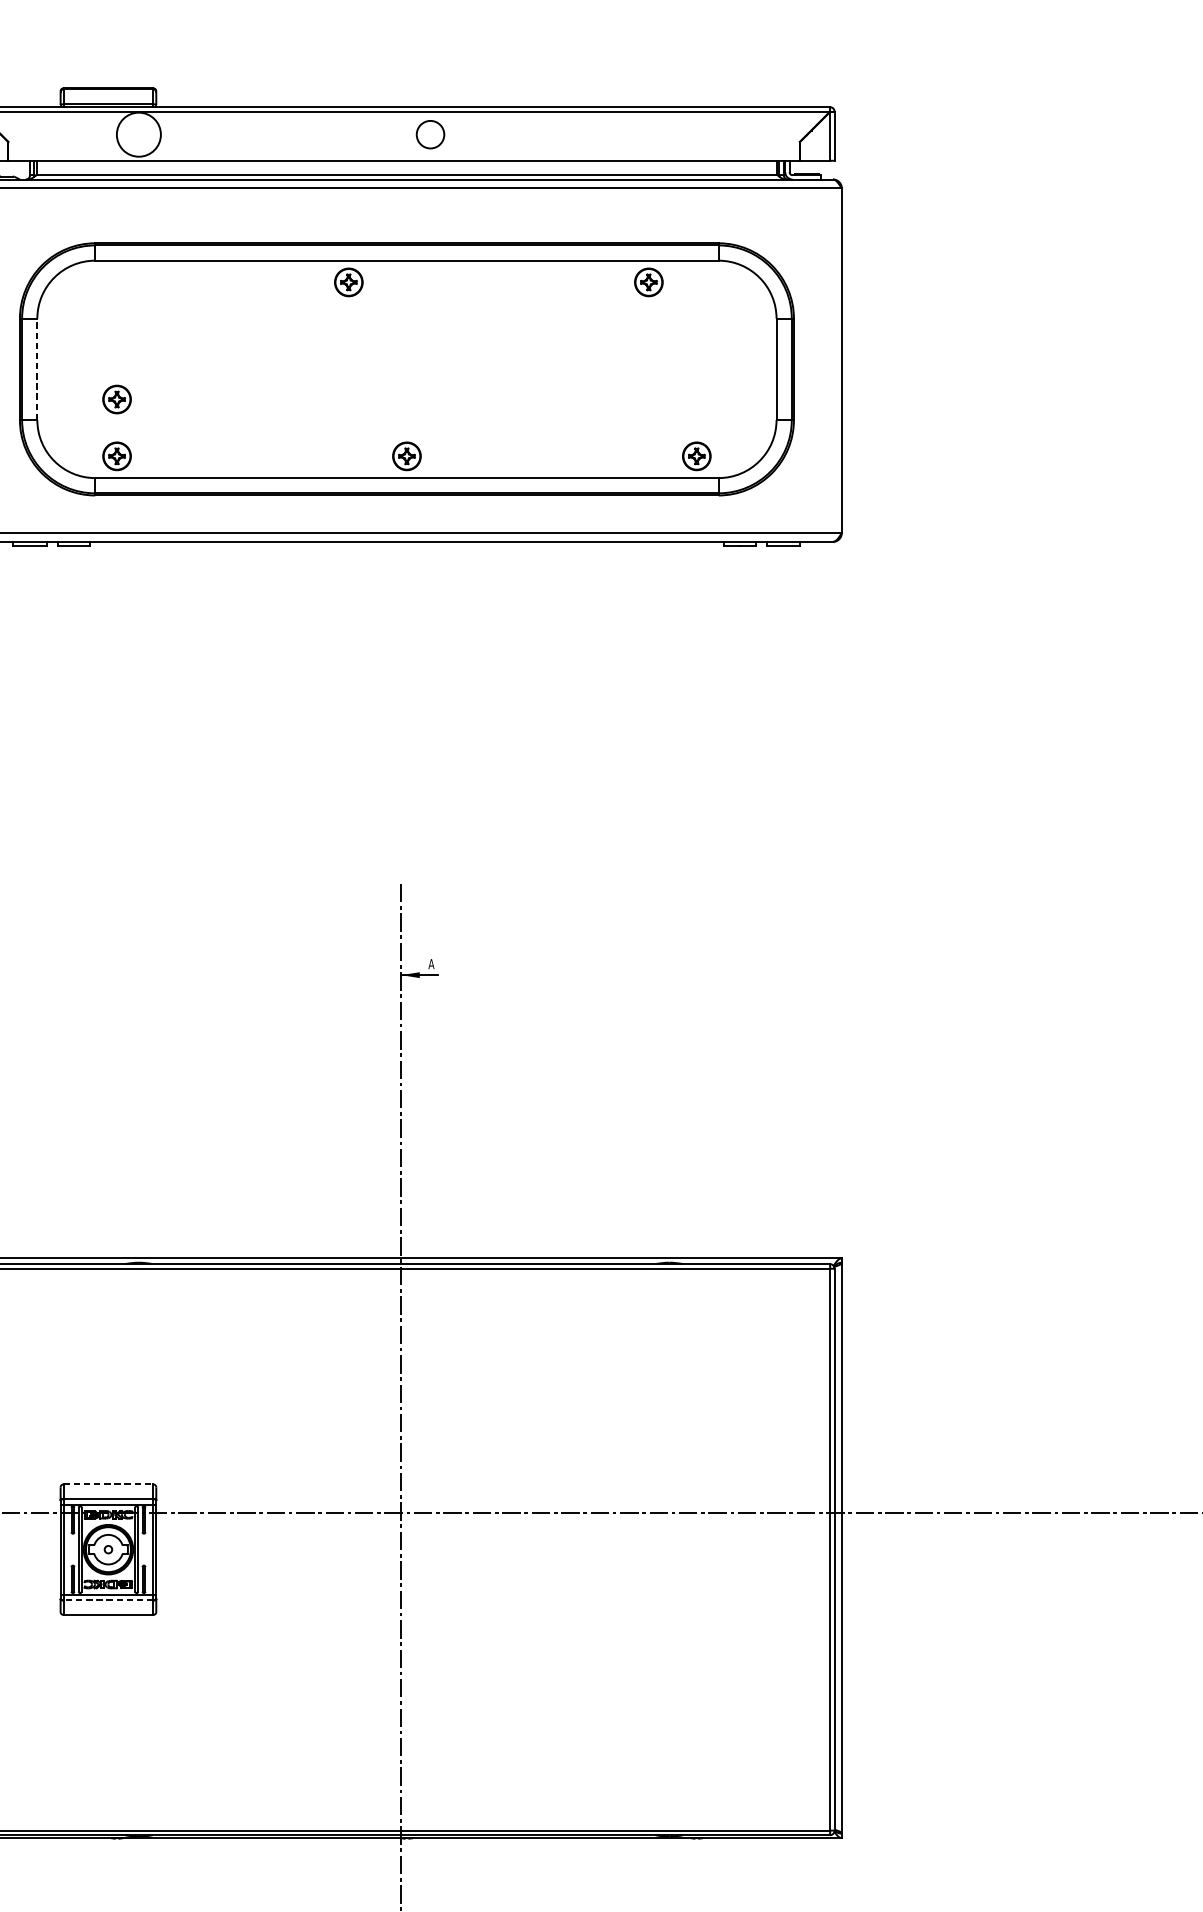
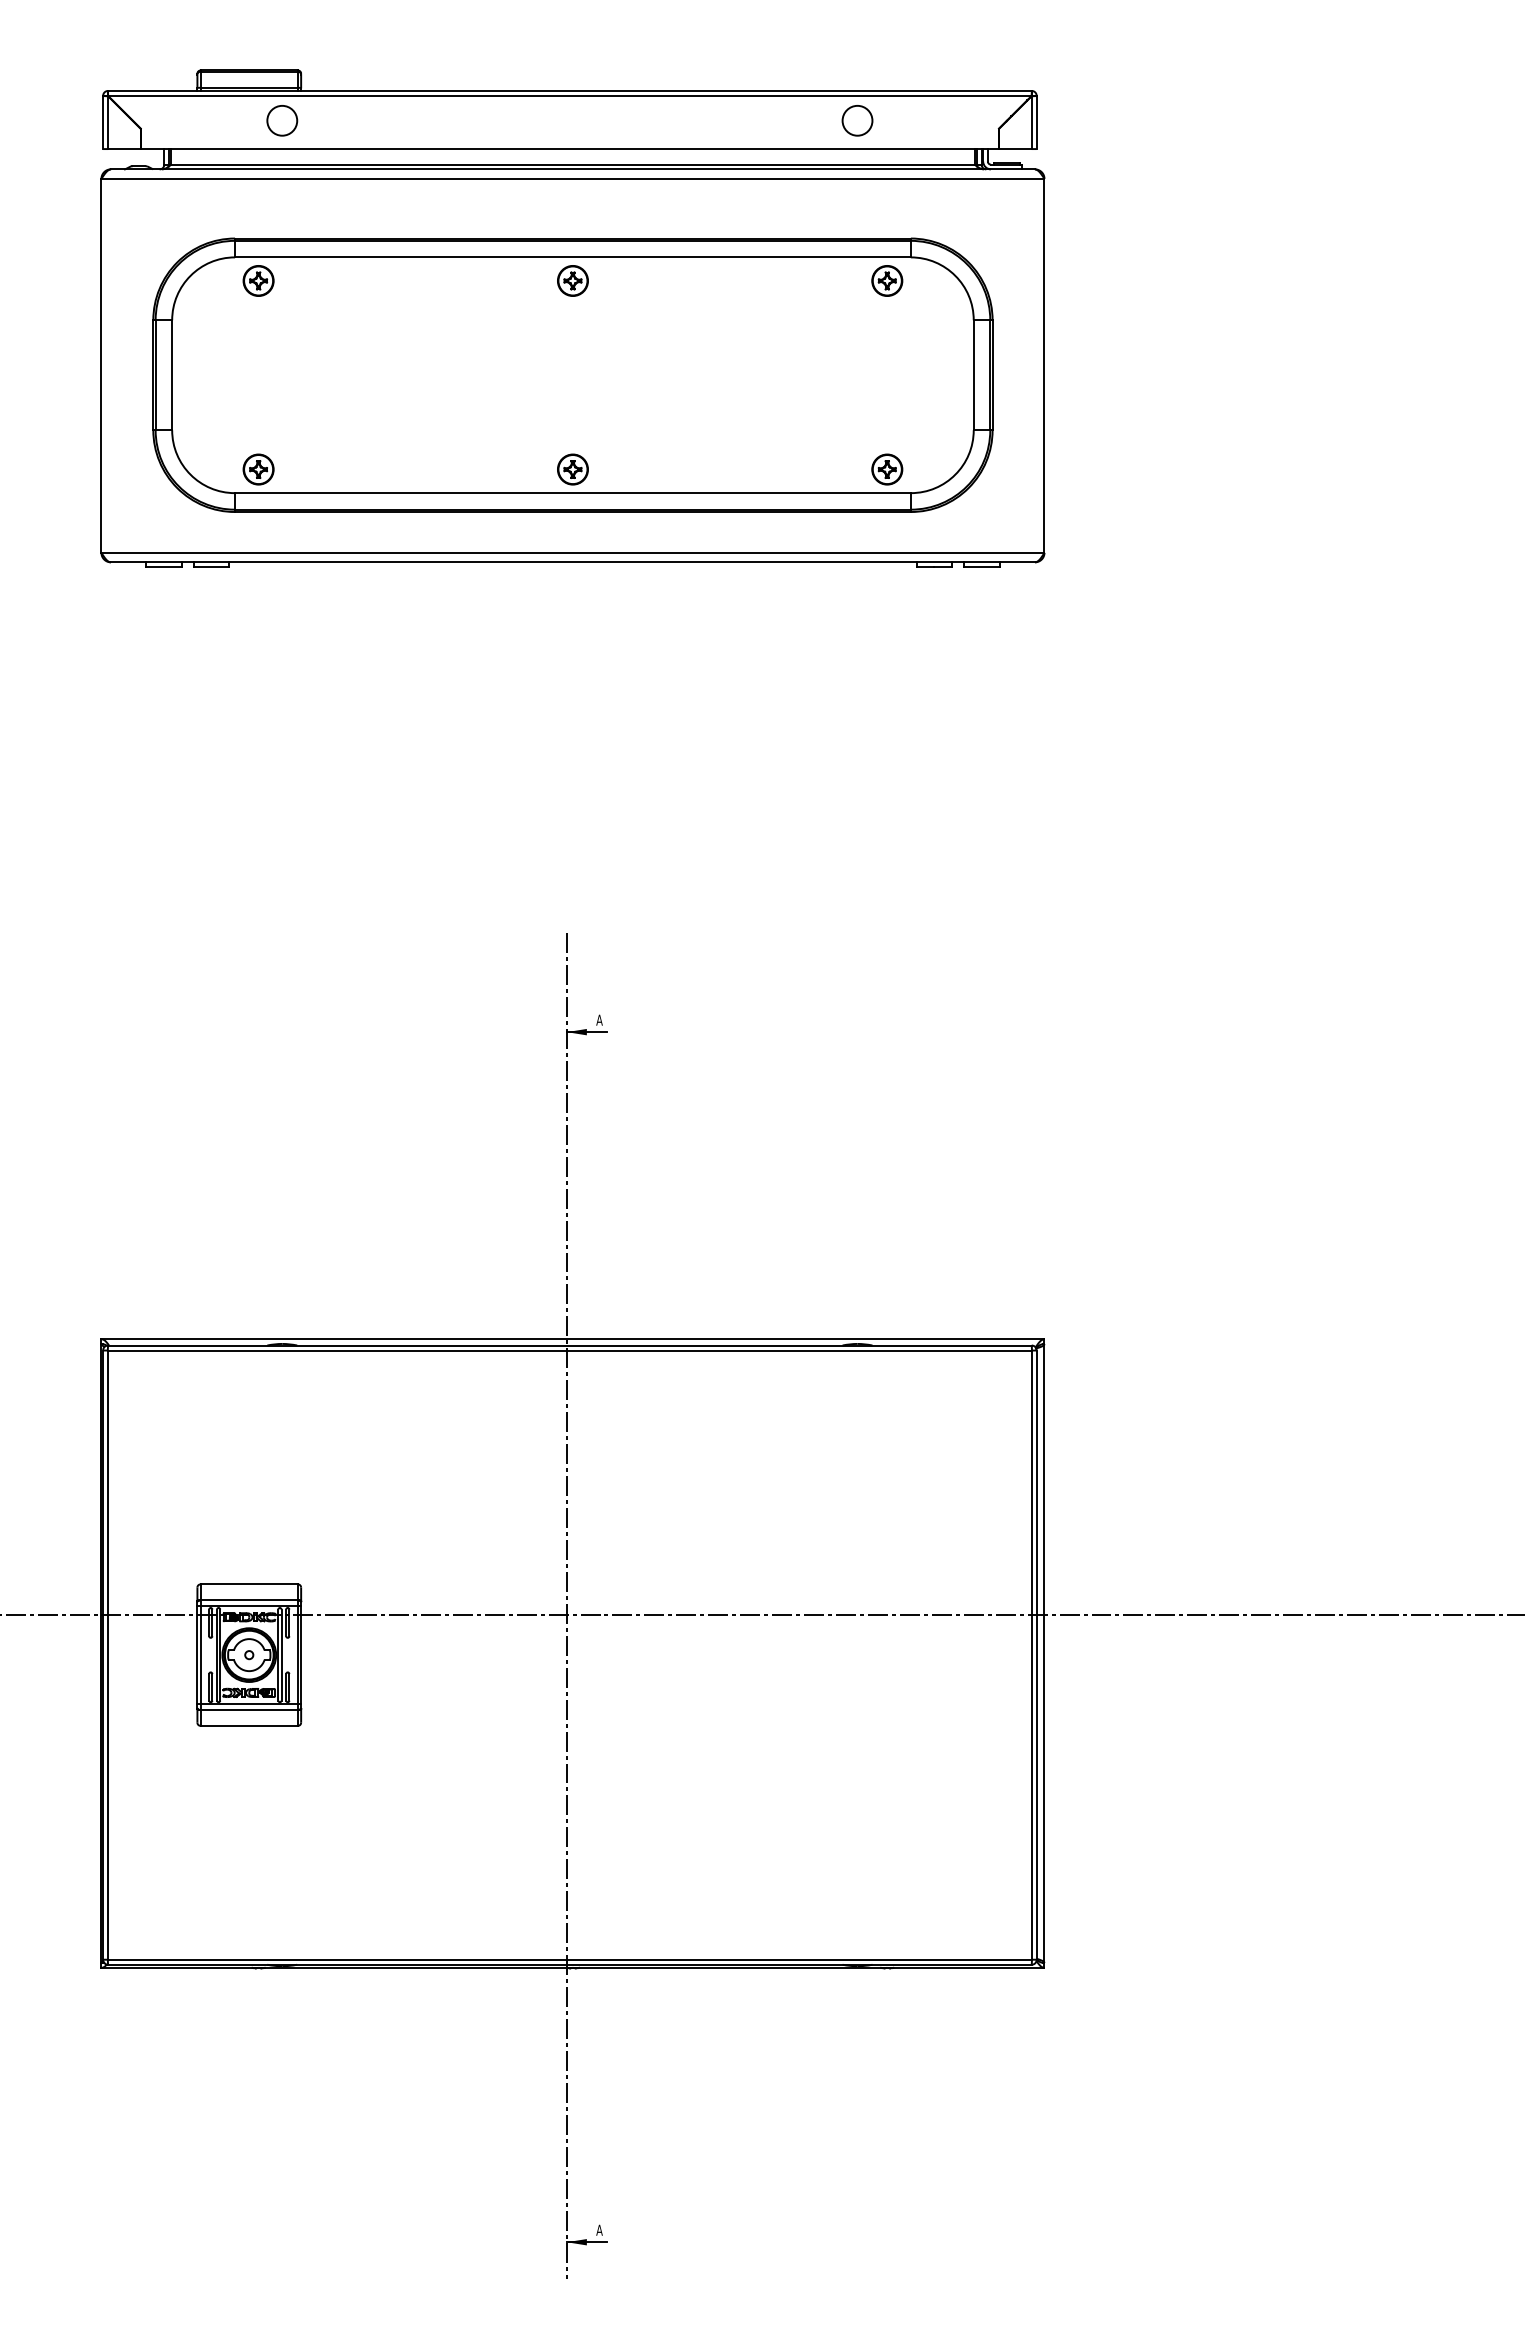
circle: (139, 134) -> (282, 120), size x0.62
circle: (430, 134) -> (857, 120), moved
part: (348, 281) -> (572, 280), moved
part: (649, 281) -> (887, 280), moved
line: (37, 368) -> (172, 374), dashed -> solid
part: (116, 399) -> (258, 280), moved
line: (108, 1484) -> (249, 1584), dashed -> solid
line: (108, 1600) -> (249, 1710), dashed -> solid

